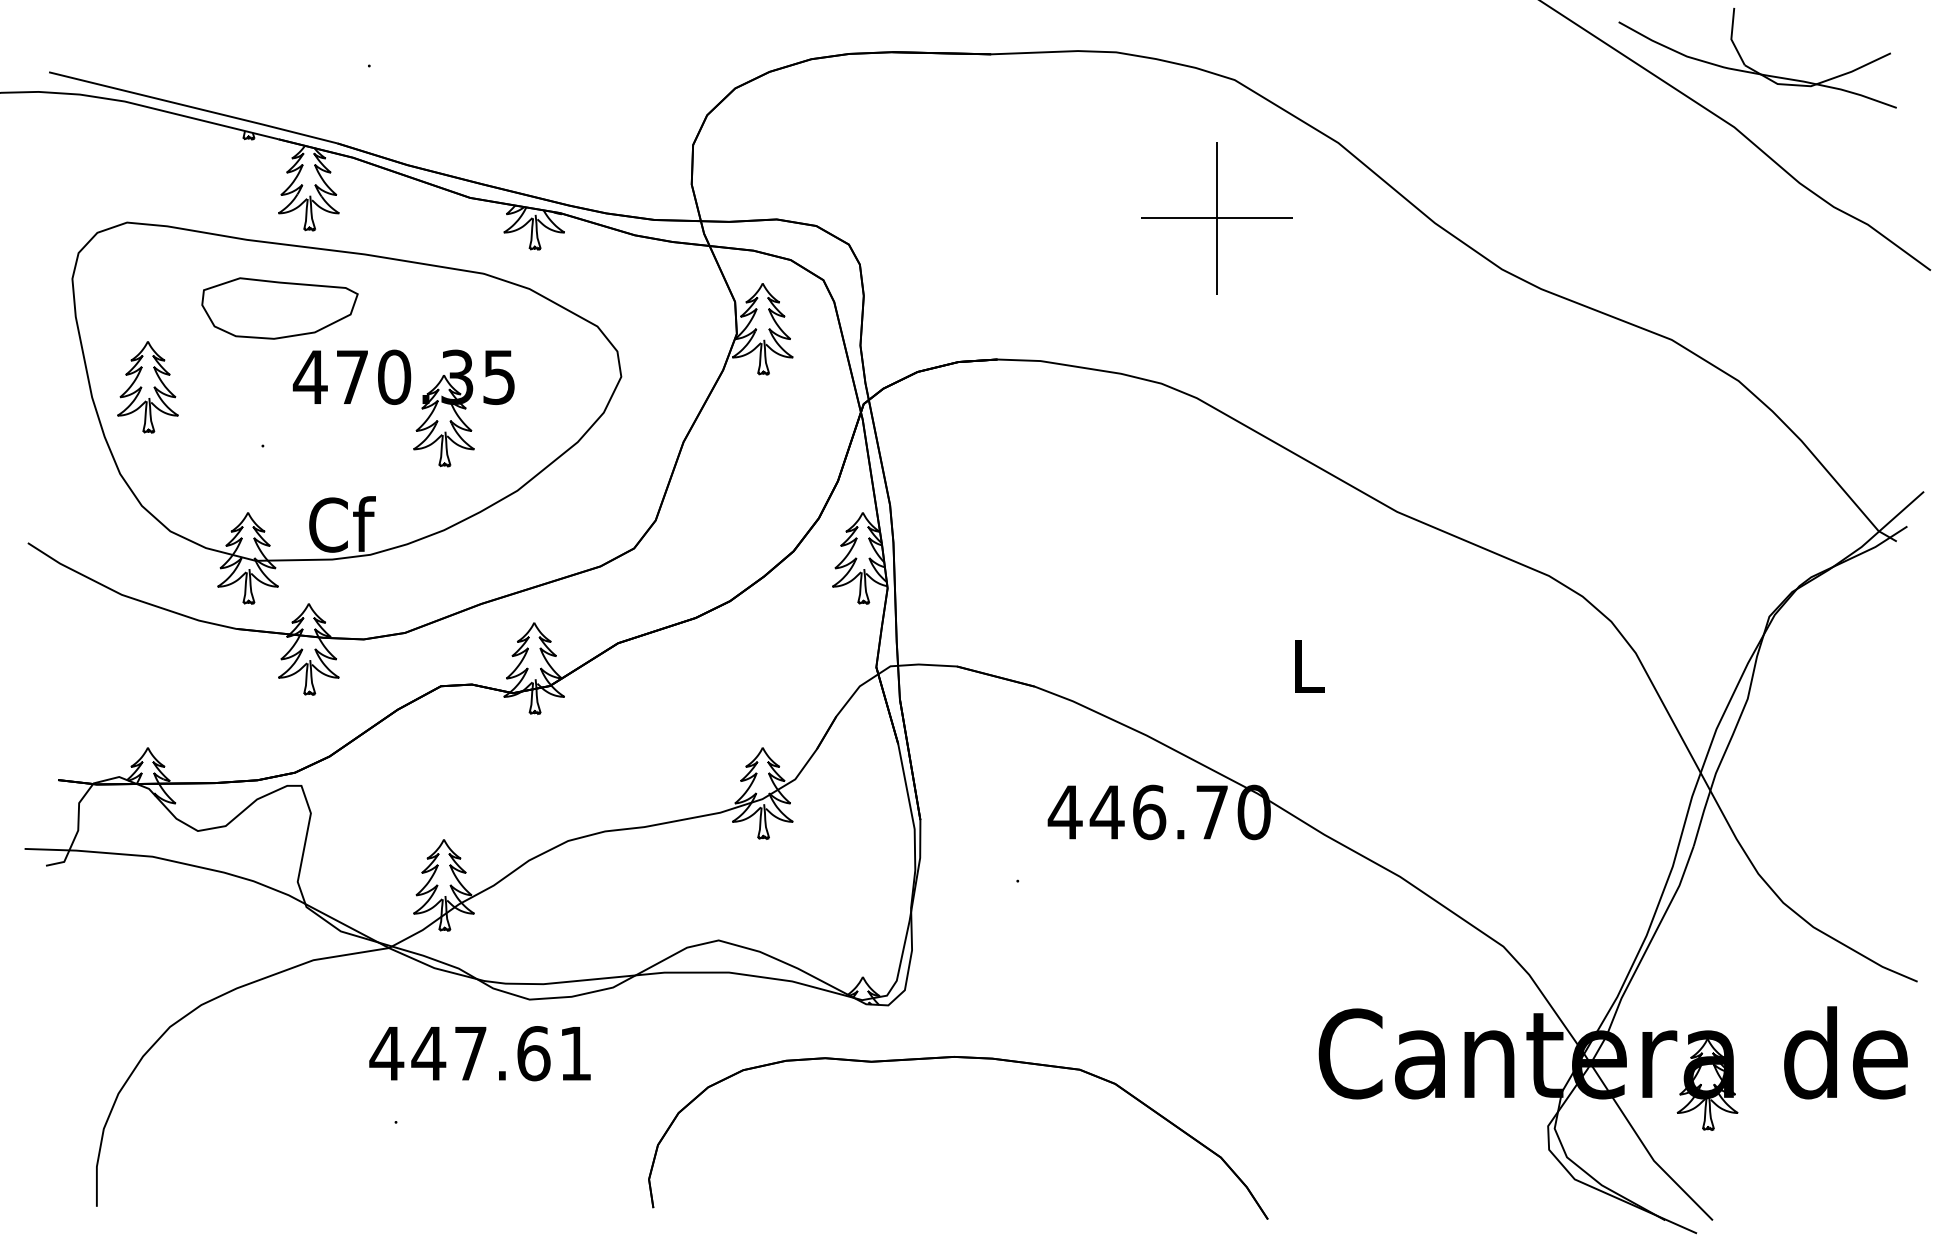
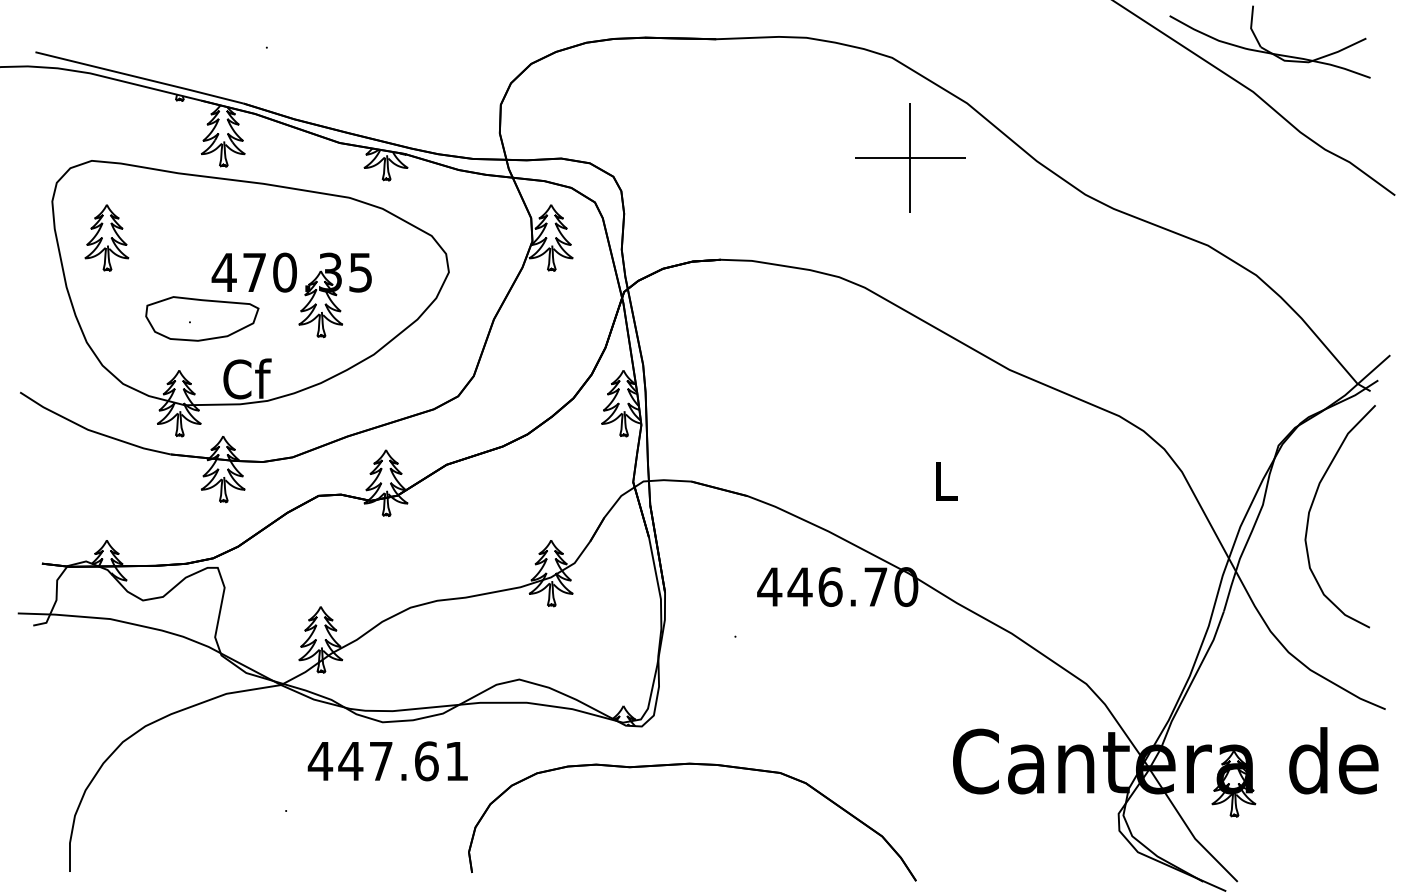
part: (1217, 217) -> (910, 157), moved
part: (280, 307) -> (202, 318), moved
part: (147, 386) -> (106, 237), moved
curve: (1816, 700) -> (1312, 506), added
text: (479, 1053) -> (387, 761), moved

